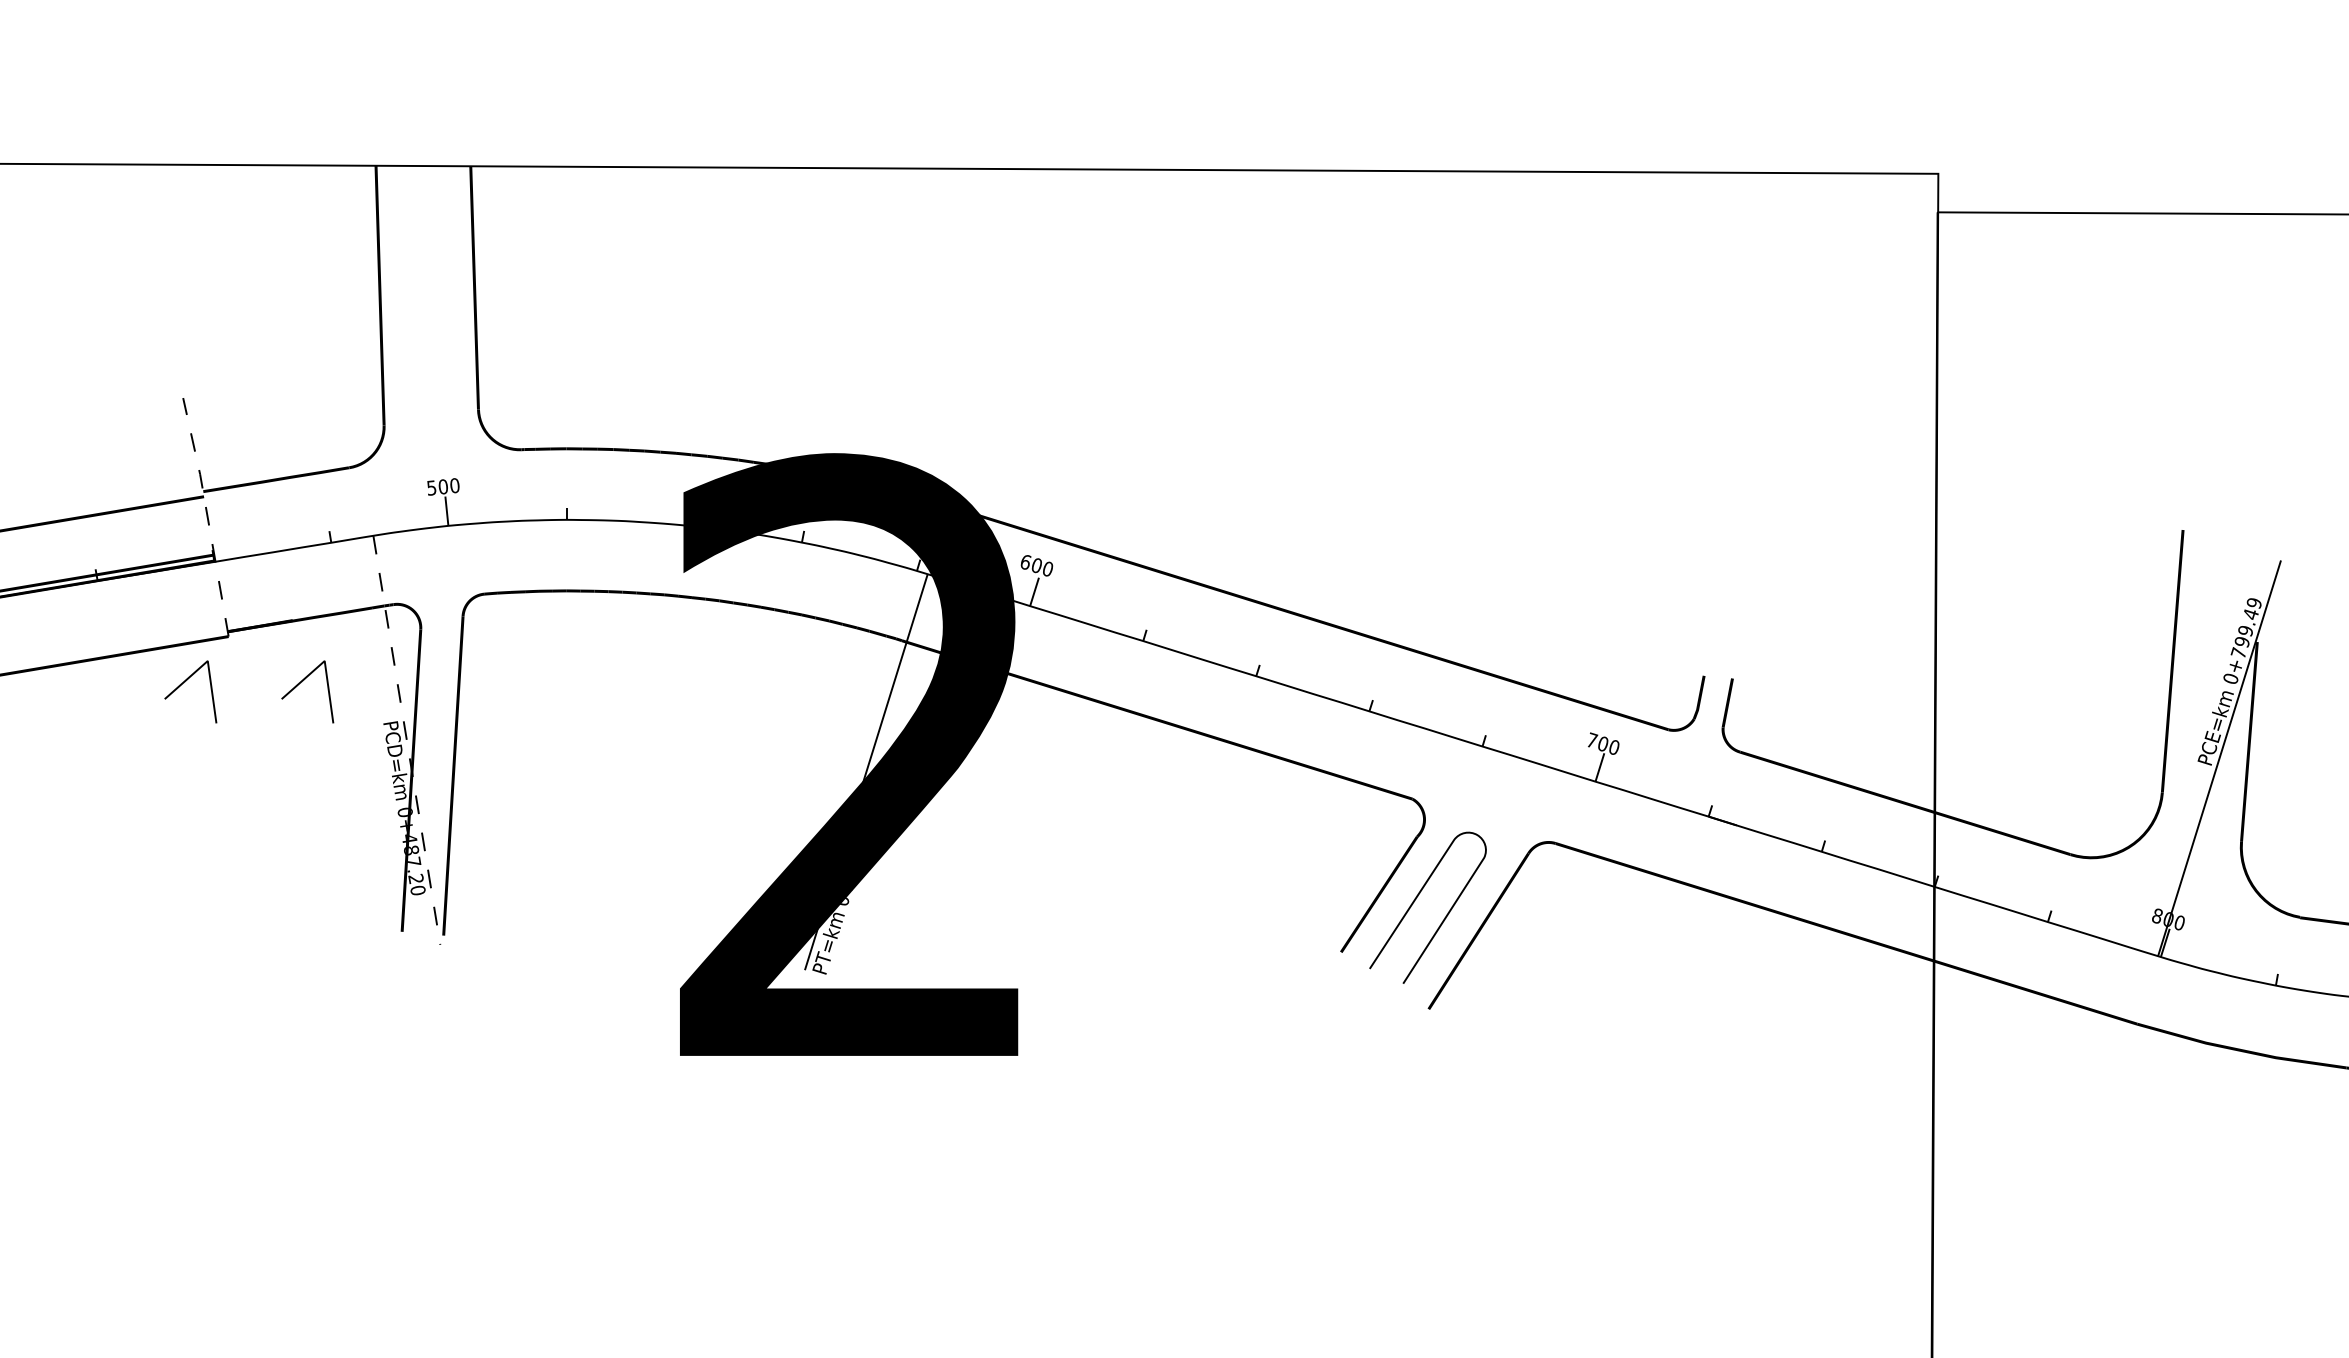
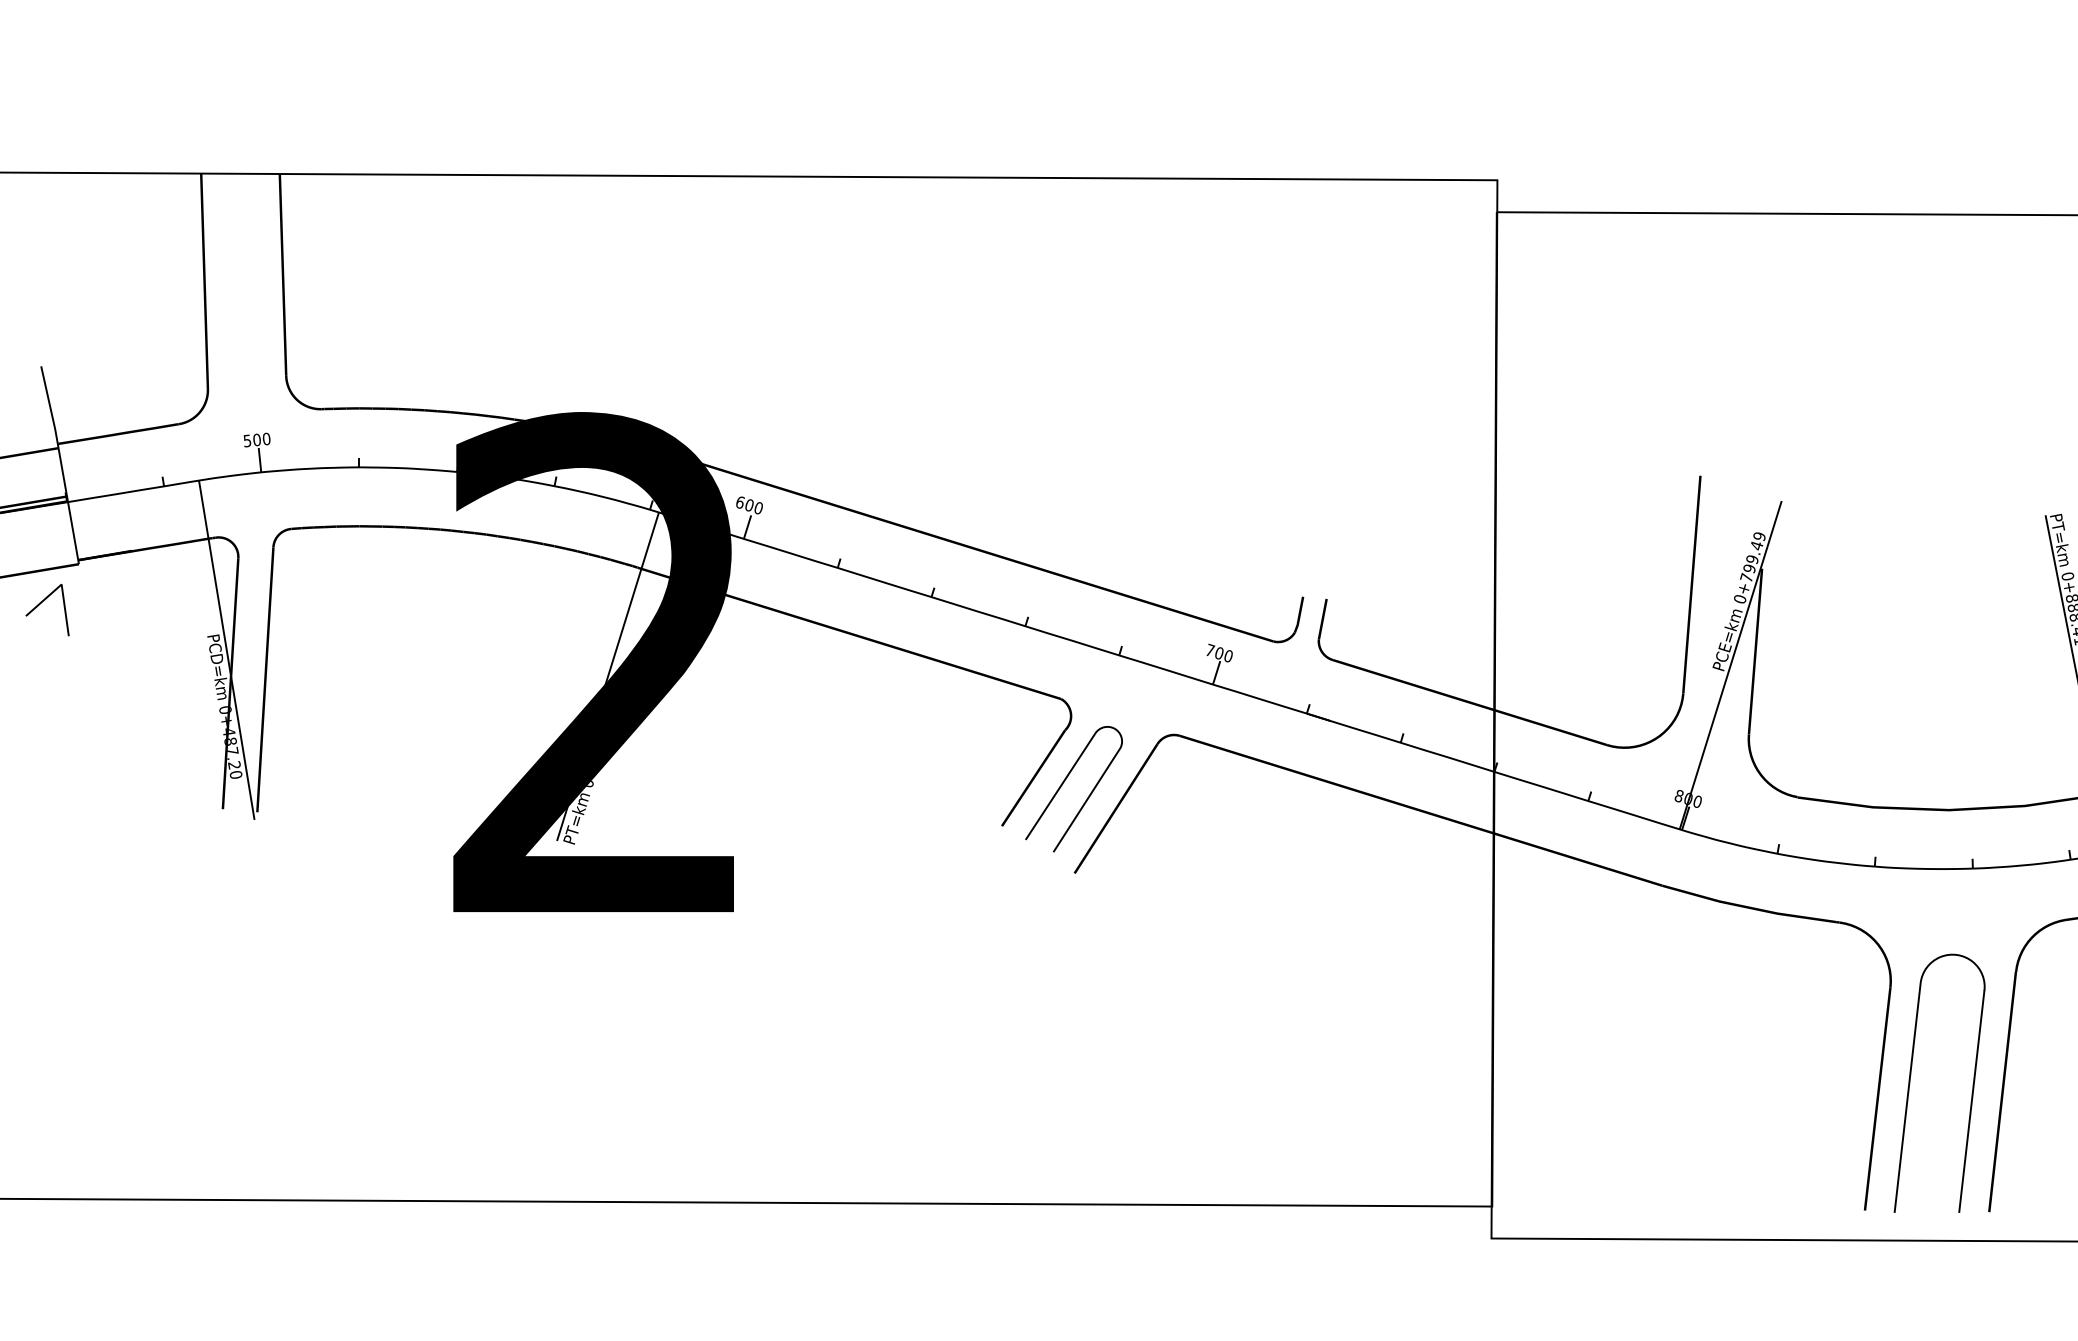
line: (207, 515) -> (61, 463), dashed -> solid
line: (300, 683) -> (138, 603), removed
line: (406, 740) -> (226, 650), dashed -> solid

